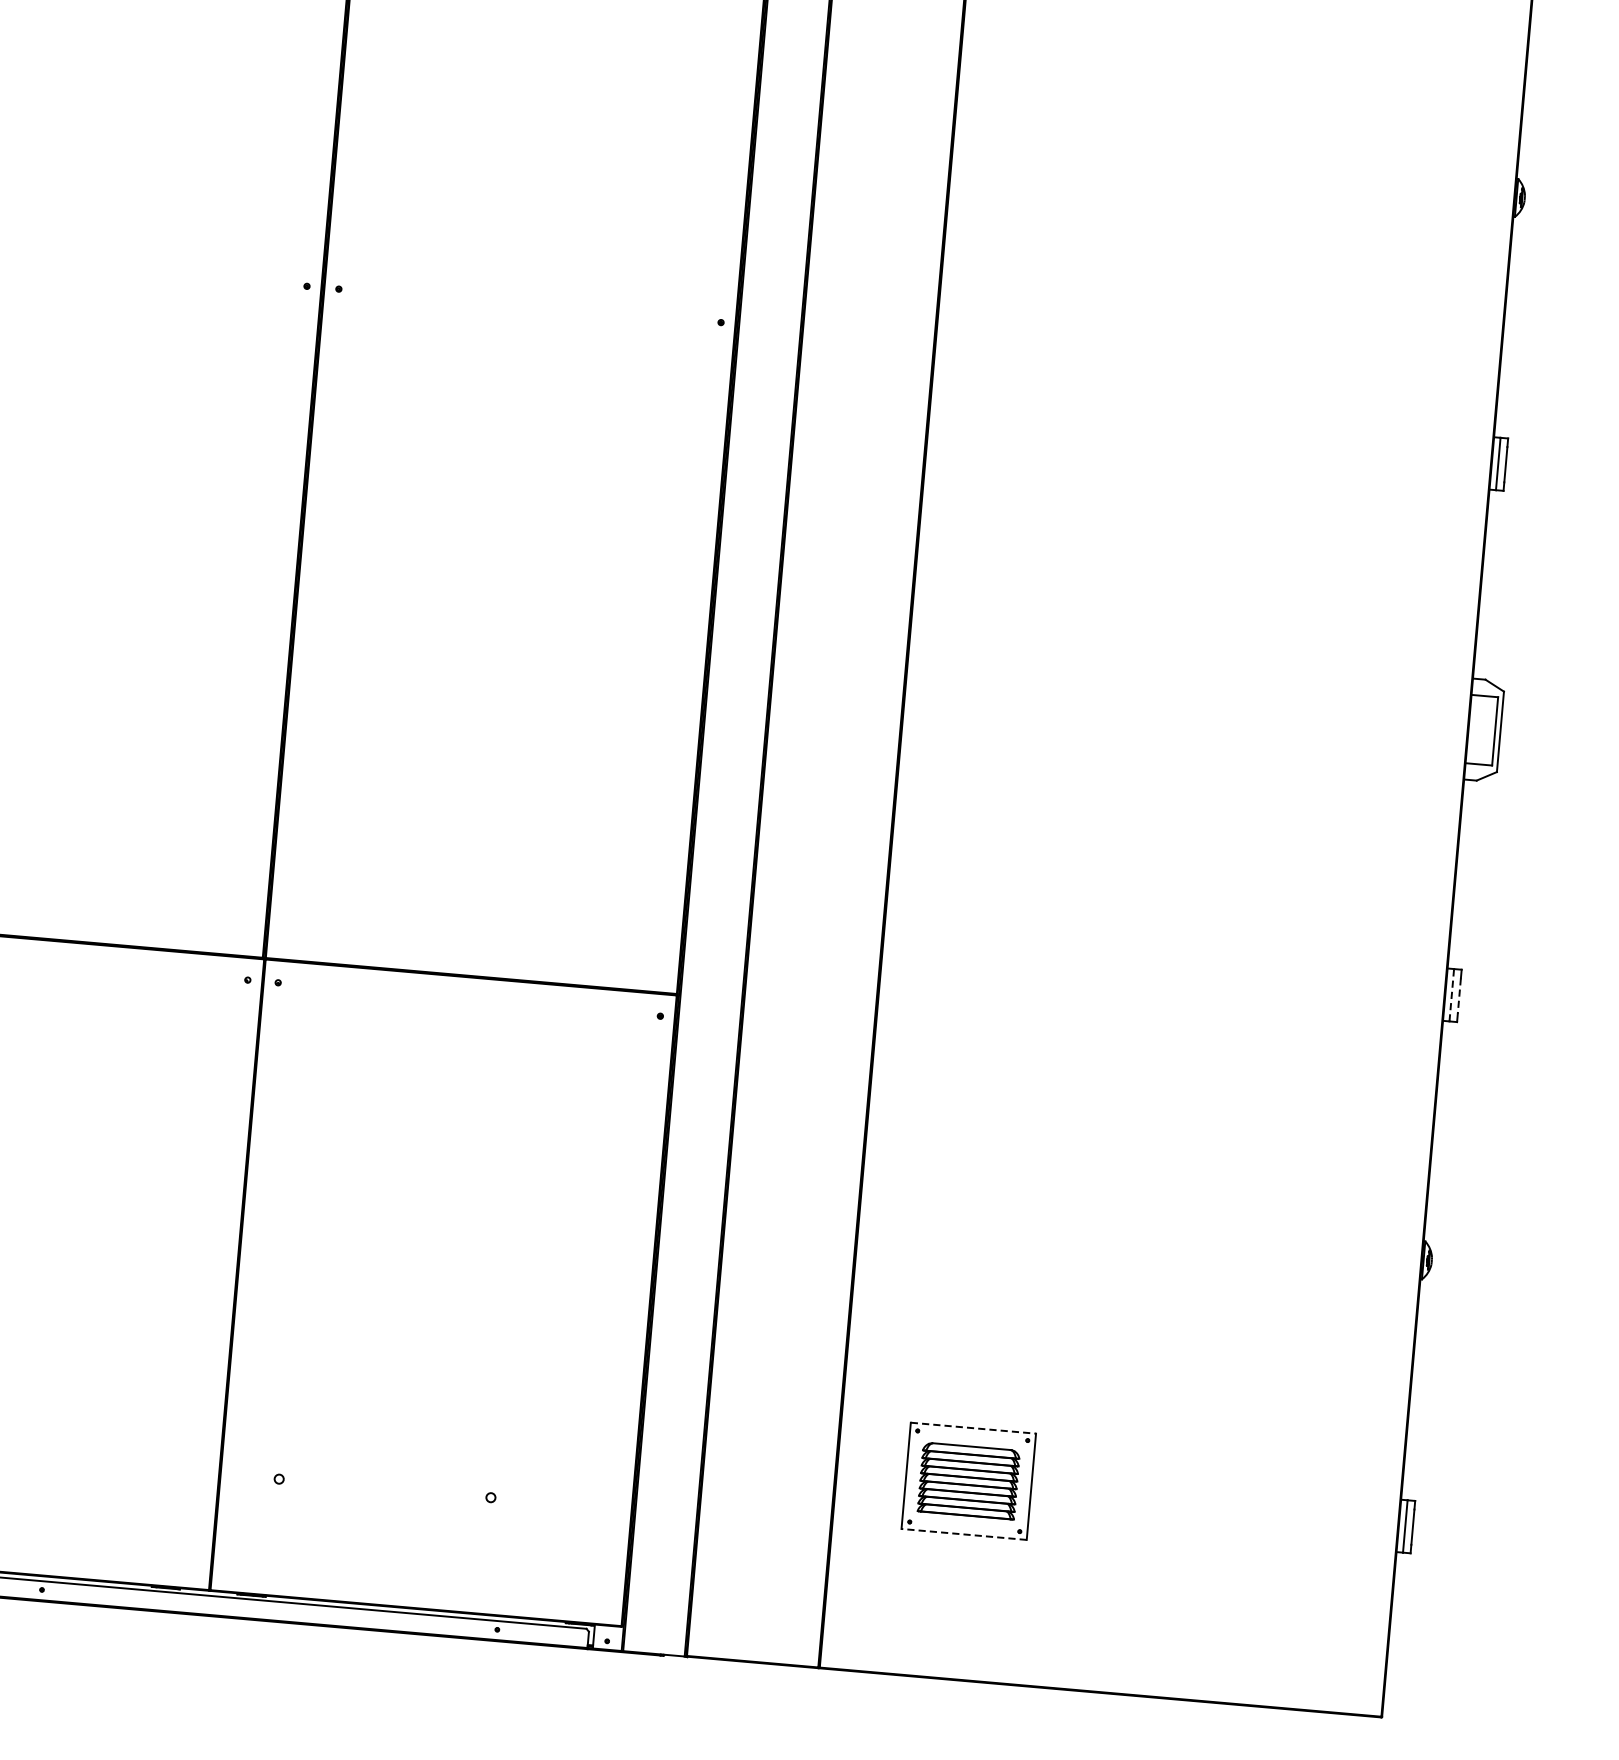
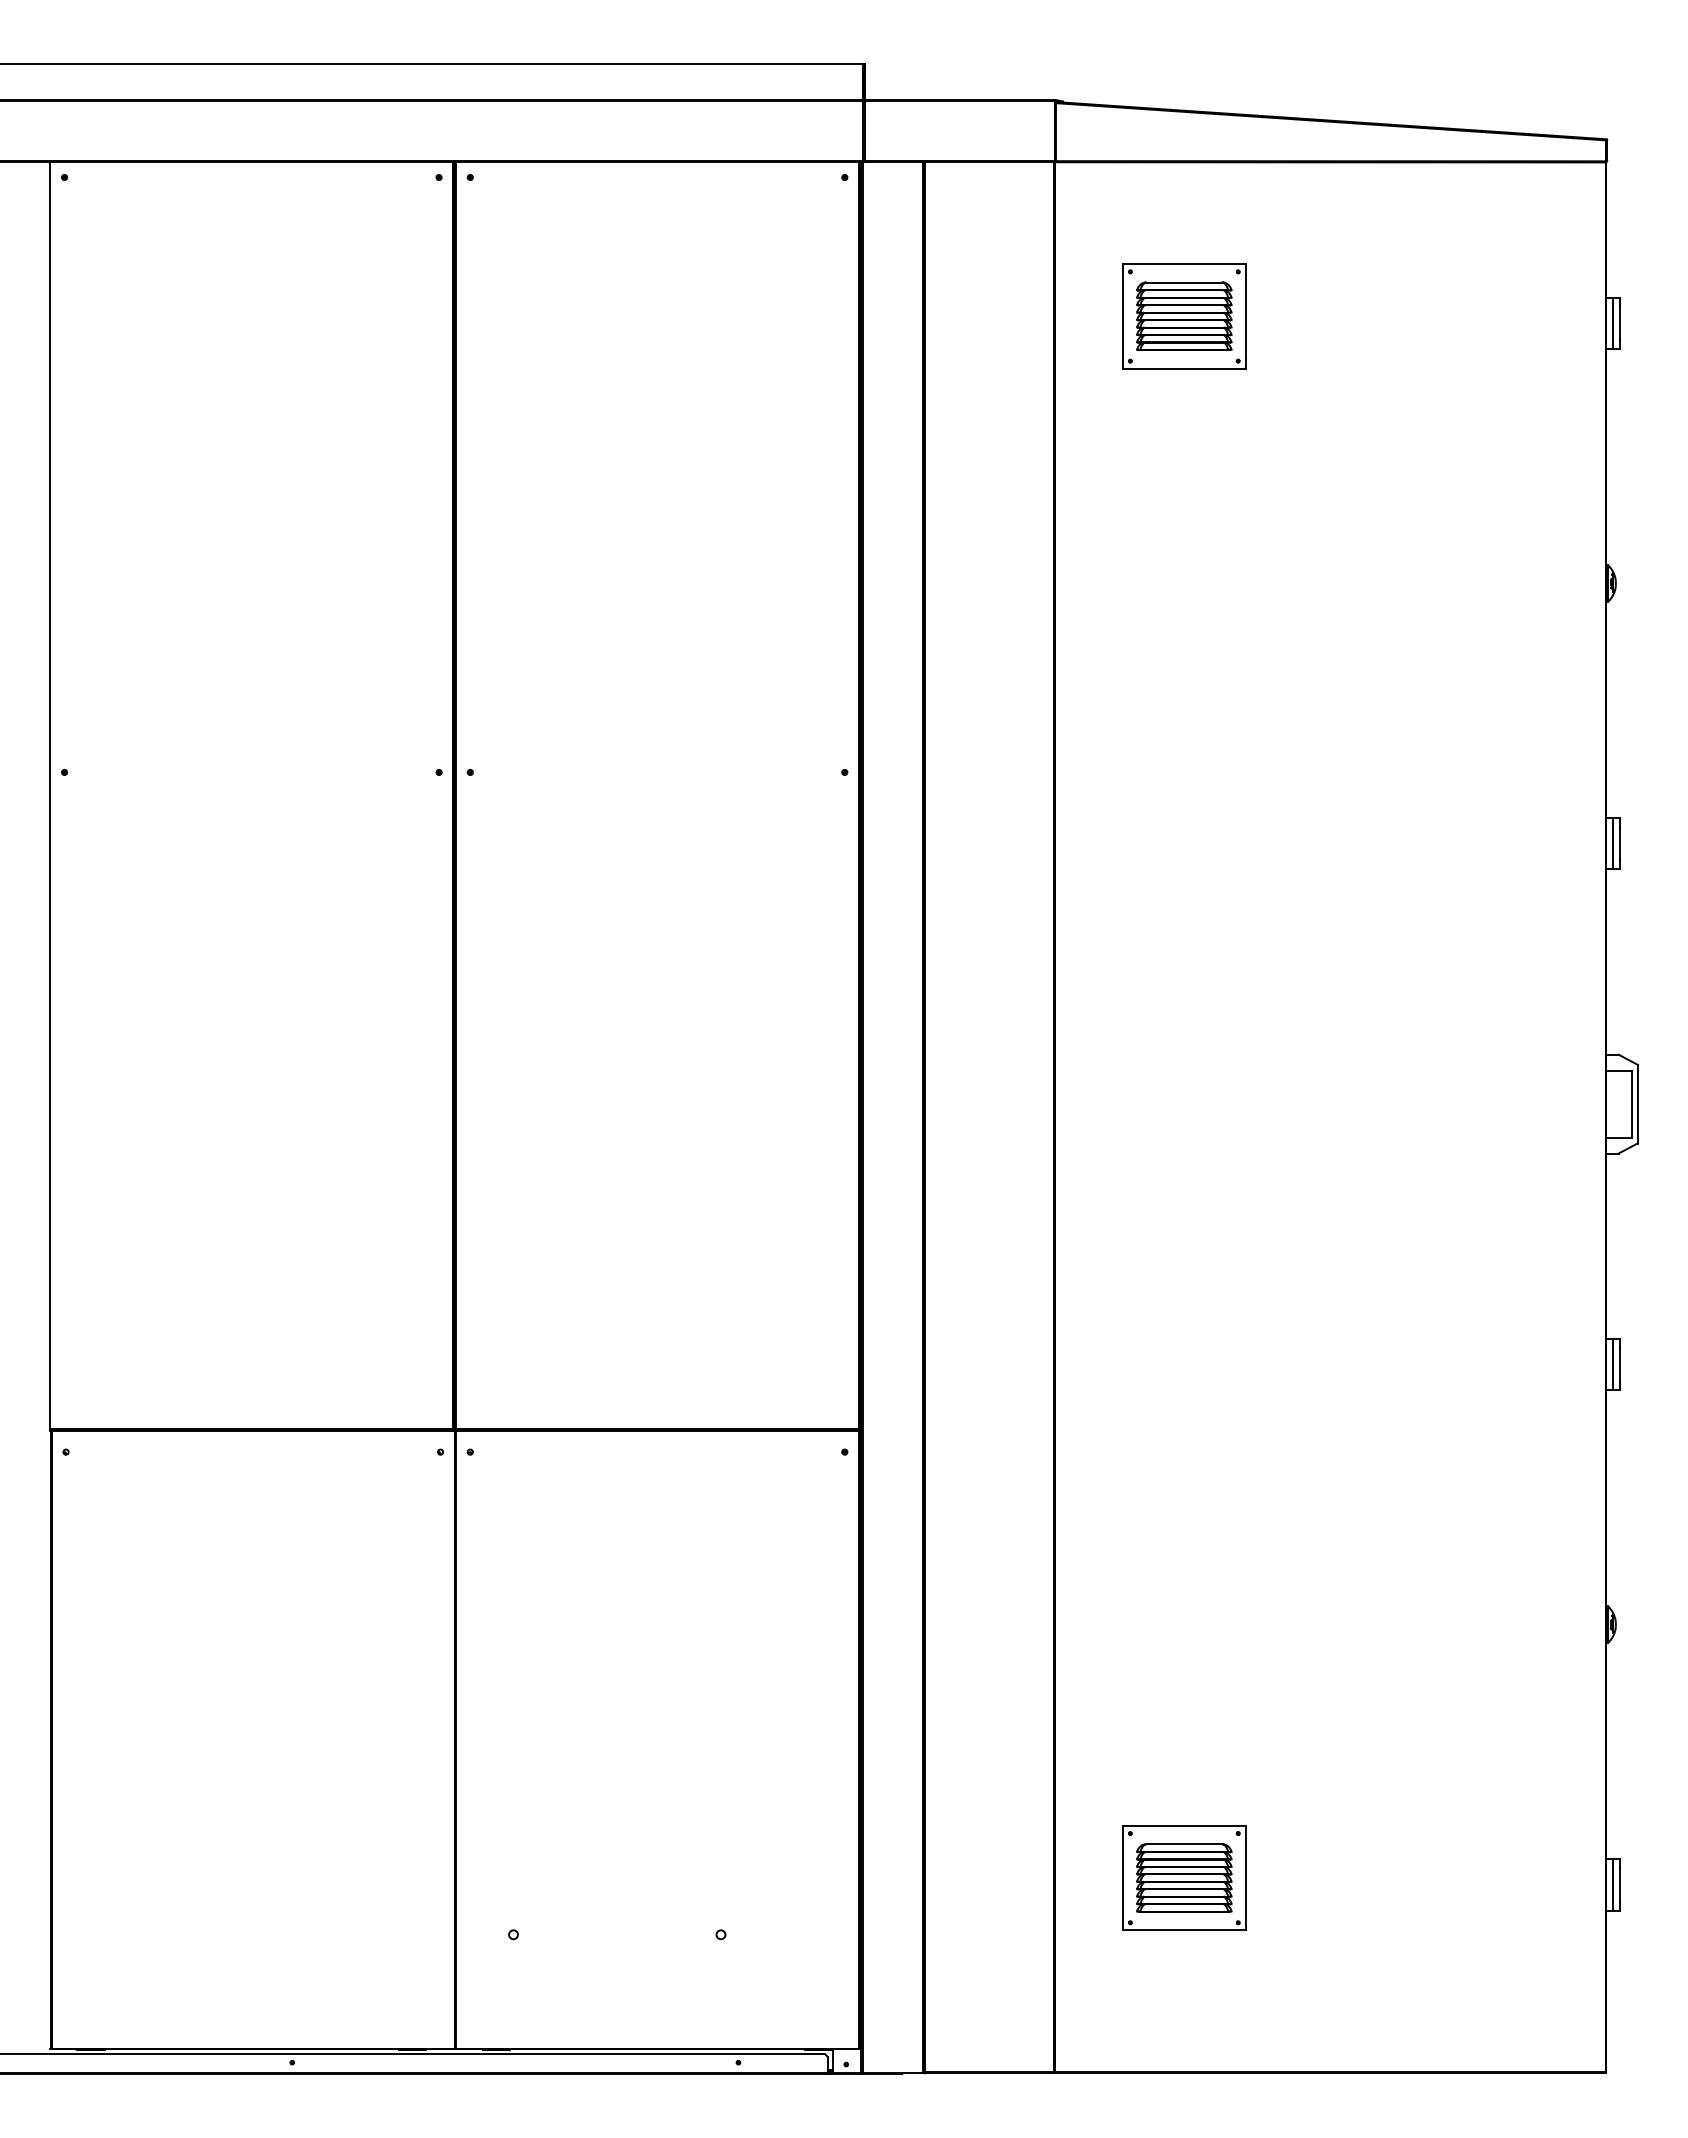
line: (1451, 995) -> (1612, 1364), dashed -> solid
line: (1459, 996) -> (1620, 1364), dashed -> solid
line: (973, 1428) -> (1184, 1826), dashed -> solid
line: (963, 1534) -> (1183, 1930), dashed -> solid

